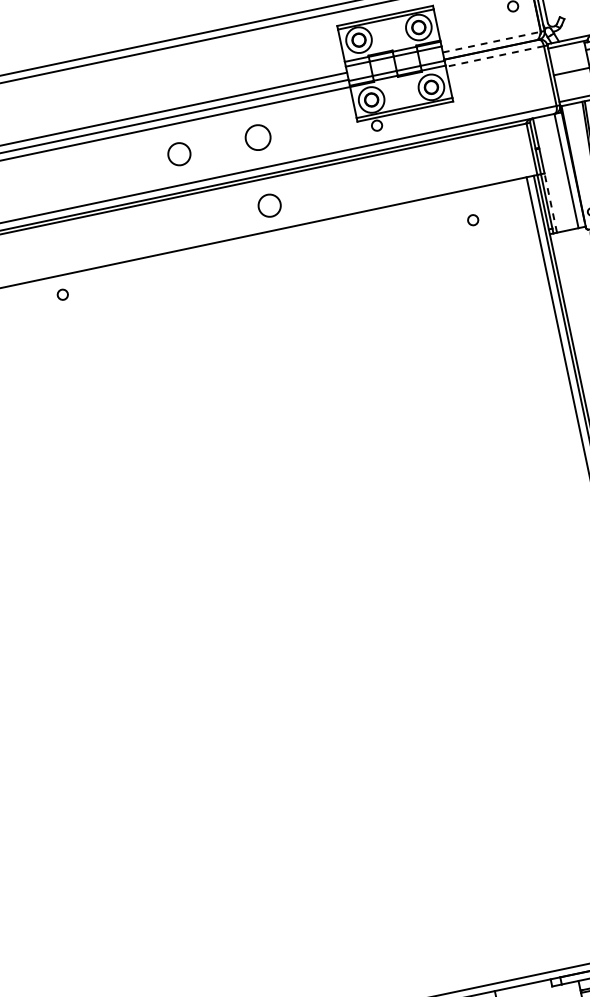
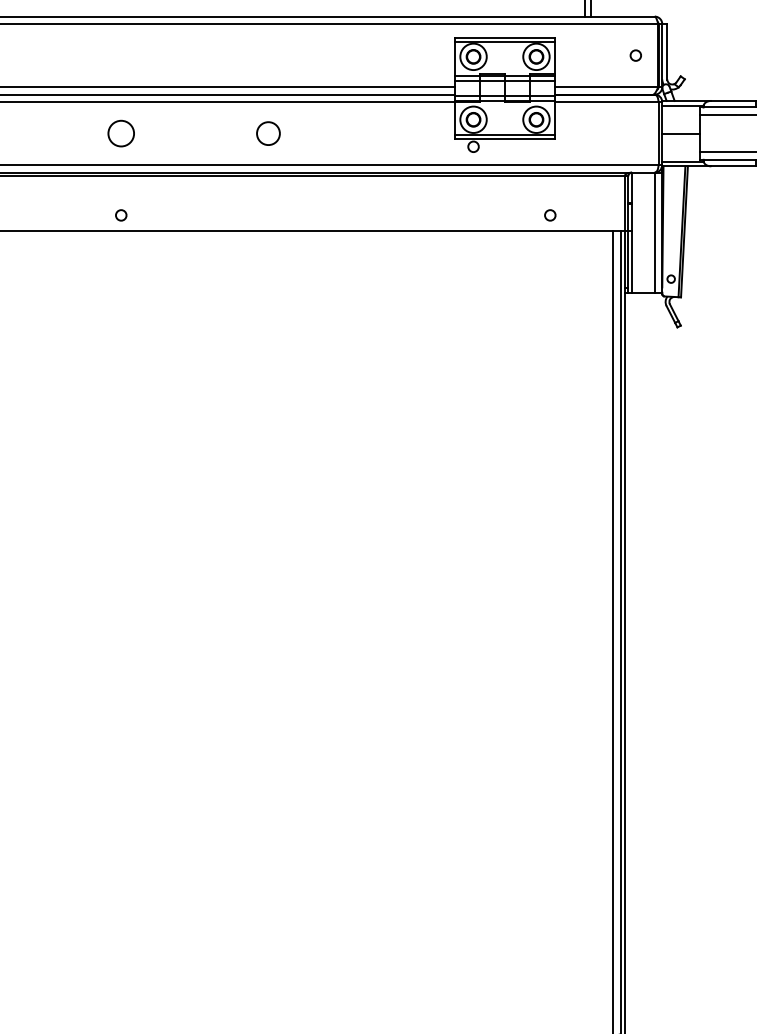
line: (492, 42) -> (607, 87), dashed -> solid
line: (494, 56) -> (606, 102), dashed -> solid
circle: (257, 137) -> (120, 133), moved
line: (551, 202) -> (632, 261), dashed -> solid
circle: (269, 205) -> (348, 204), removed
circle: (473, 220) -> (550, 215), moved
circle: (63, 294) -> (121, 215), moved

